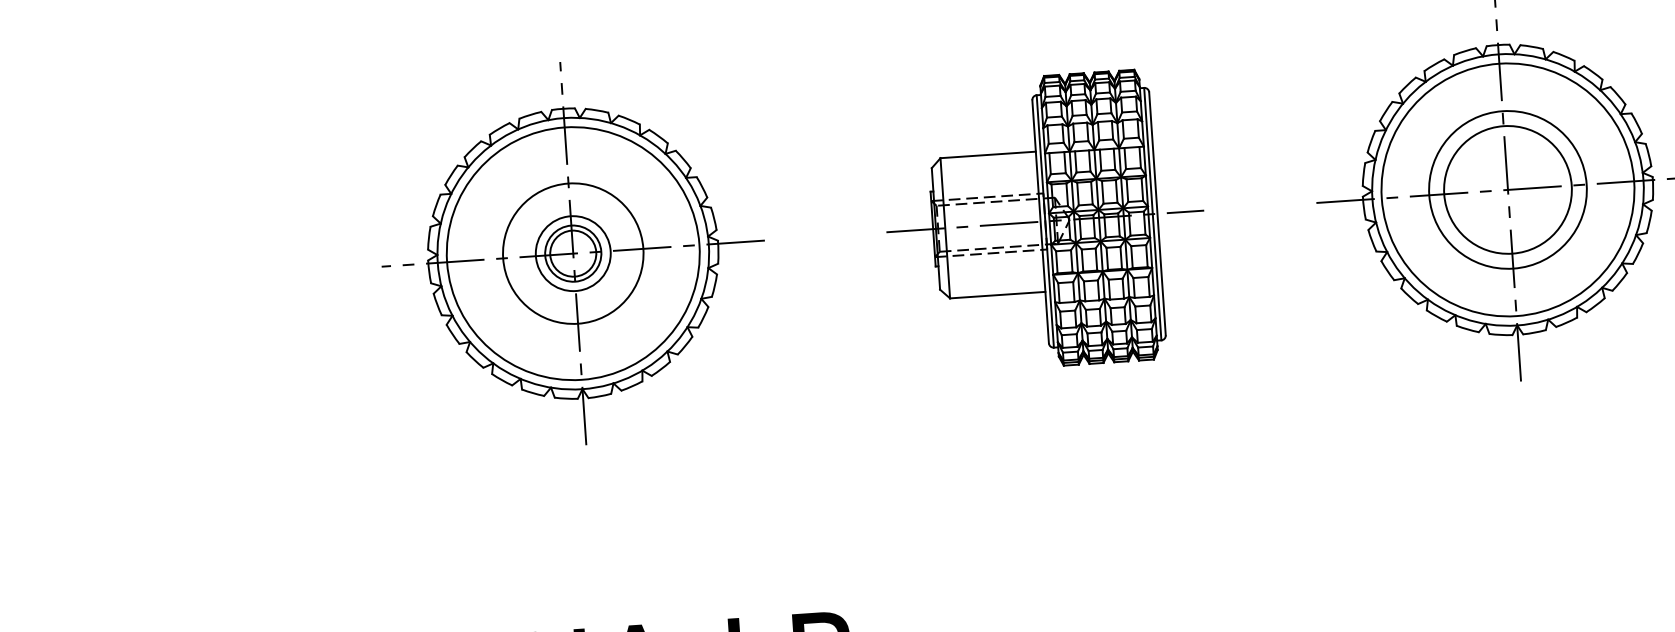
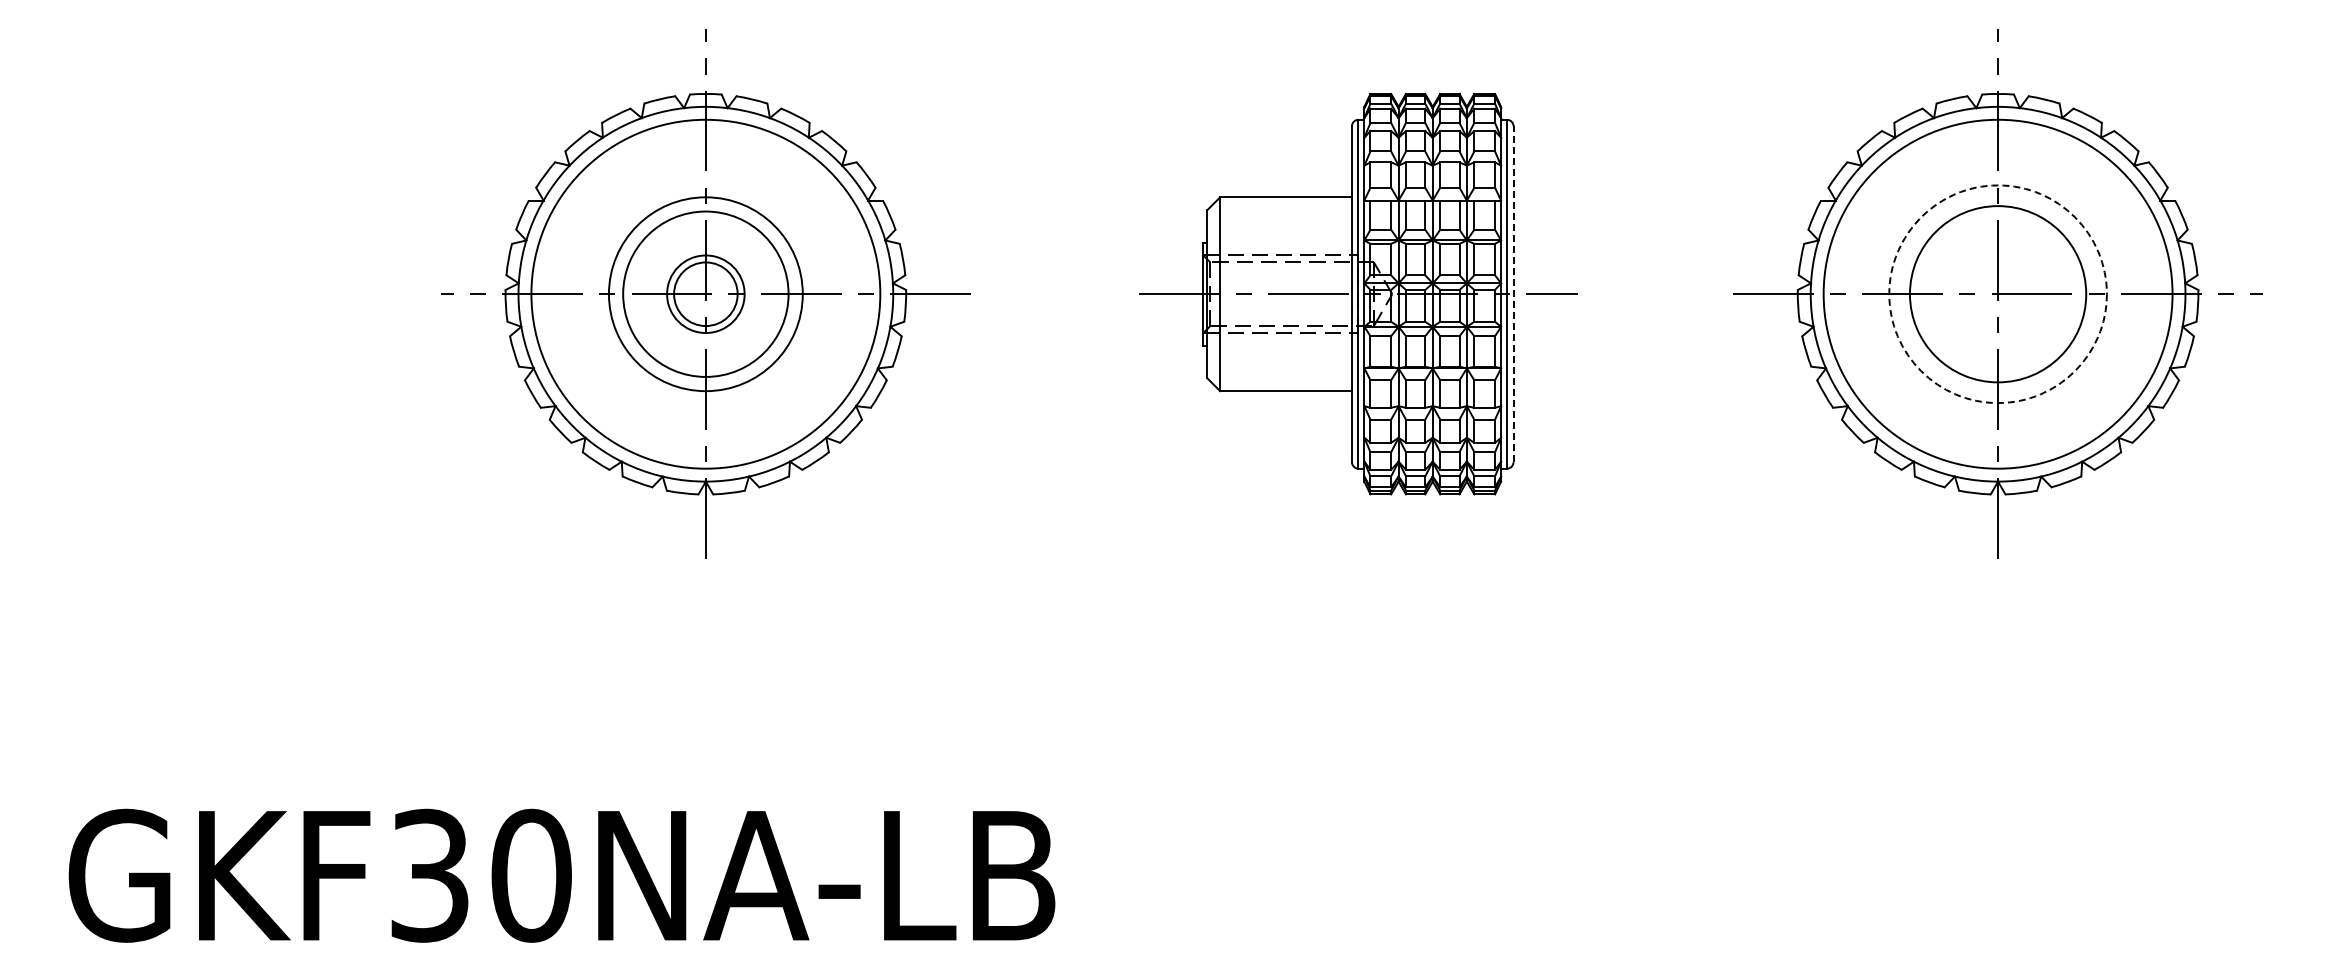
circle: (1507, 190) -> (1997, 294), solid -> dashed
line: (1157, 214) -> (1513, 294), solid -> dashed
circle: (572, 253) -> (705, 293), size x1.6

